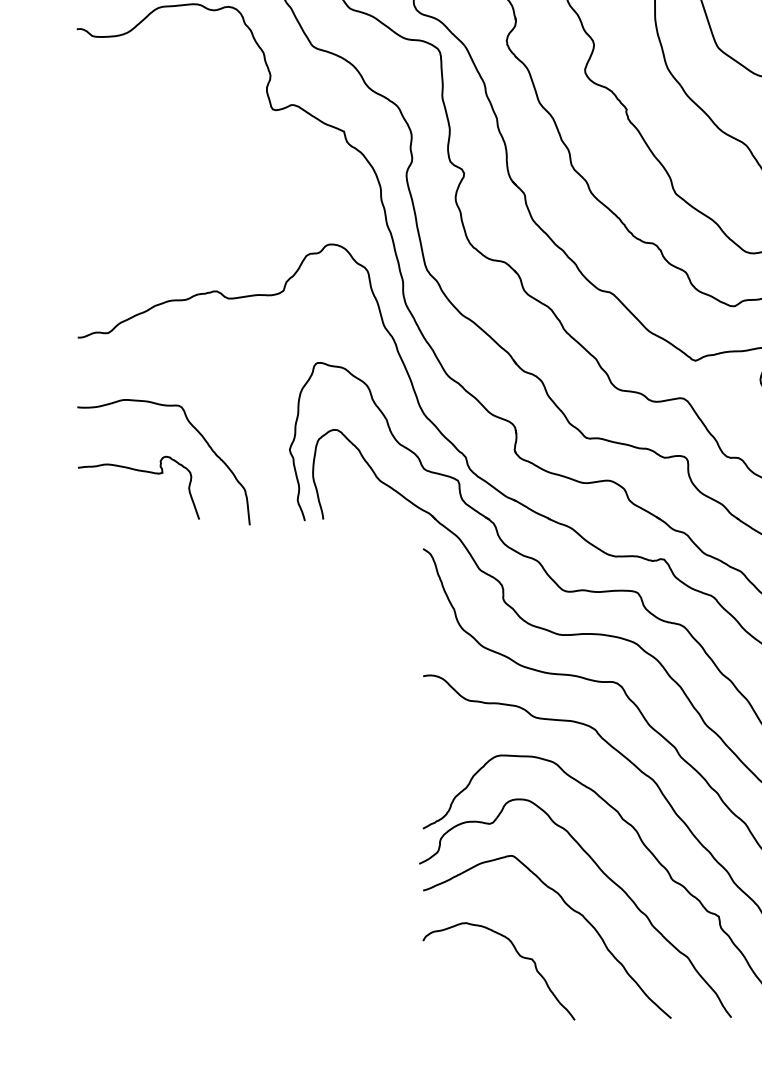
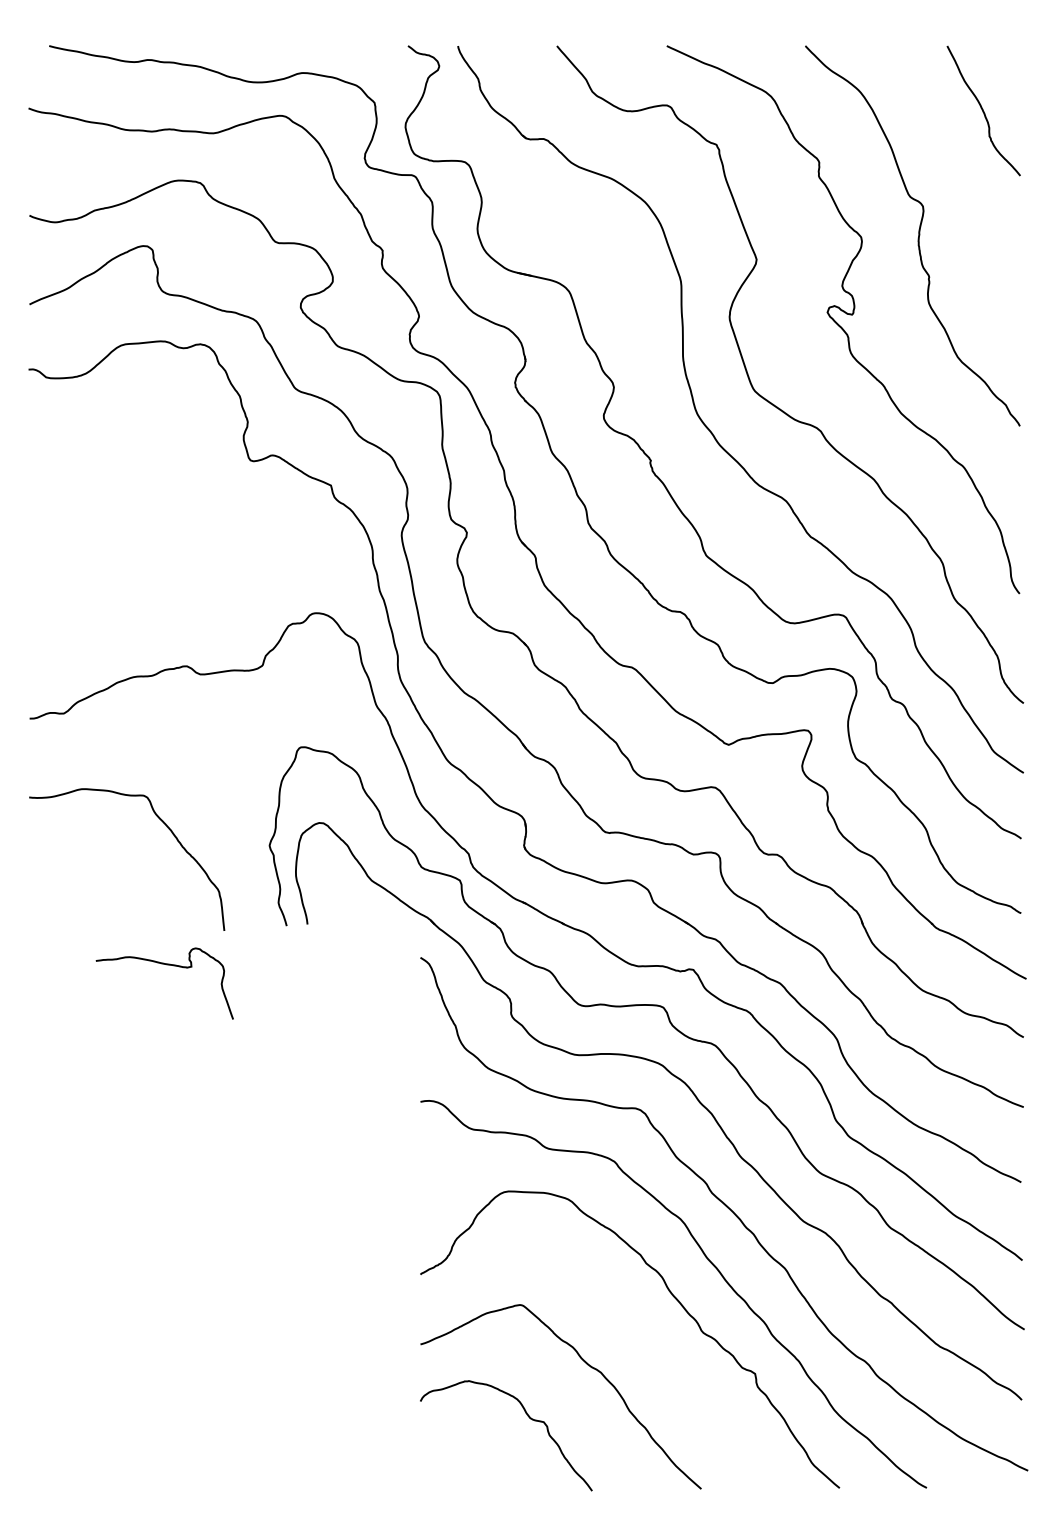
curve: (140, 471) -> (166, 965), moved
curve: (606, 876) -> (627, 1328), removed

